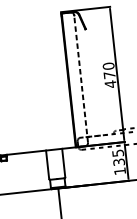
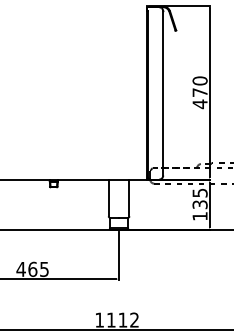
line: (81, 78) -> (163, 92), dashed -> solid

